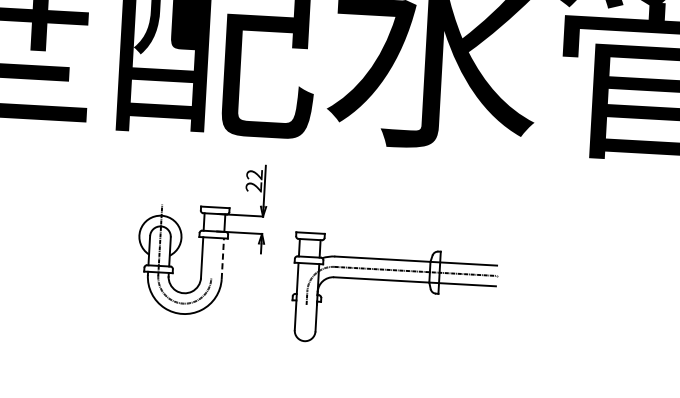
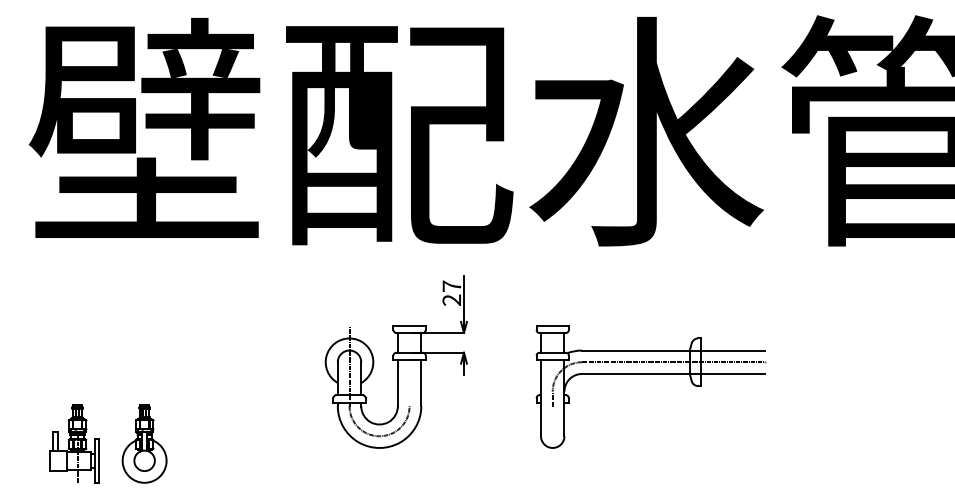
text: (254, 174) -> (451, 286), 22 -> 27
line: (223, 258) -> (421, 382), dashed -> solid
part: (394, 281) -> (650, 374), moved

